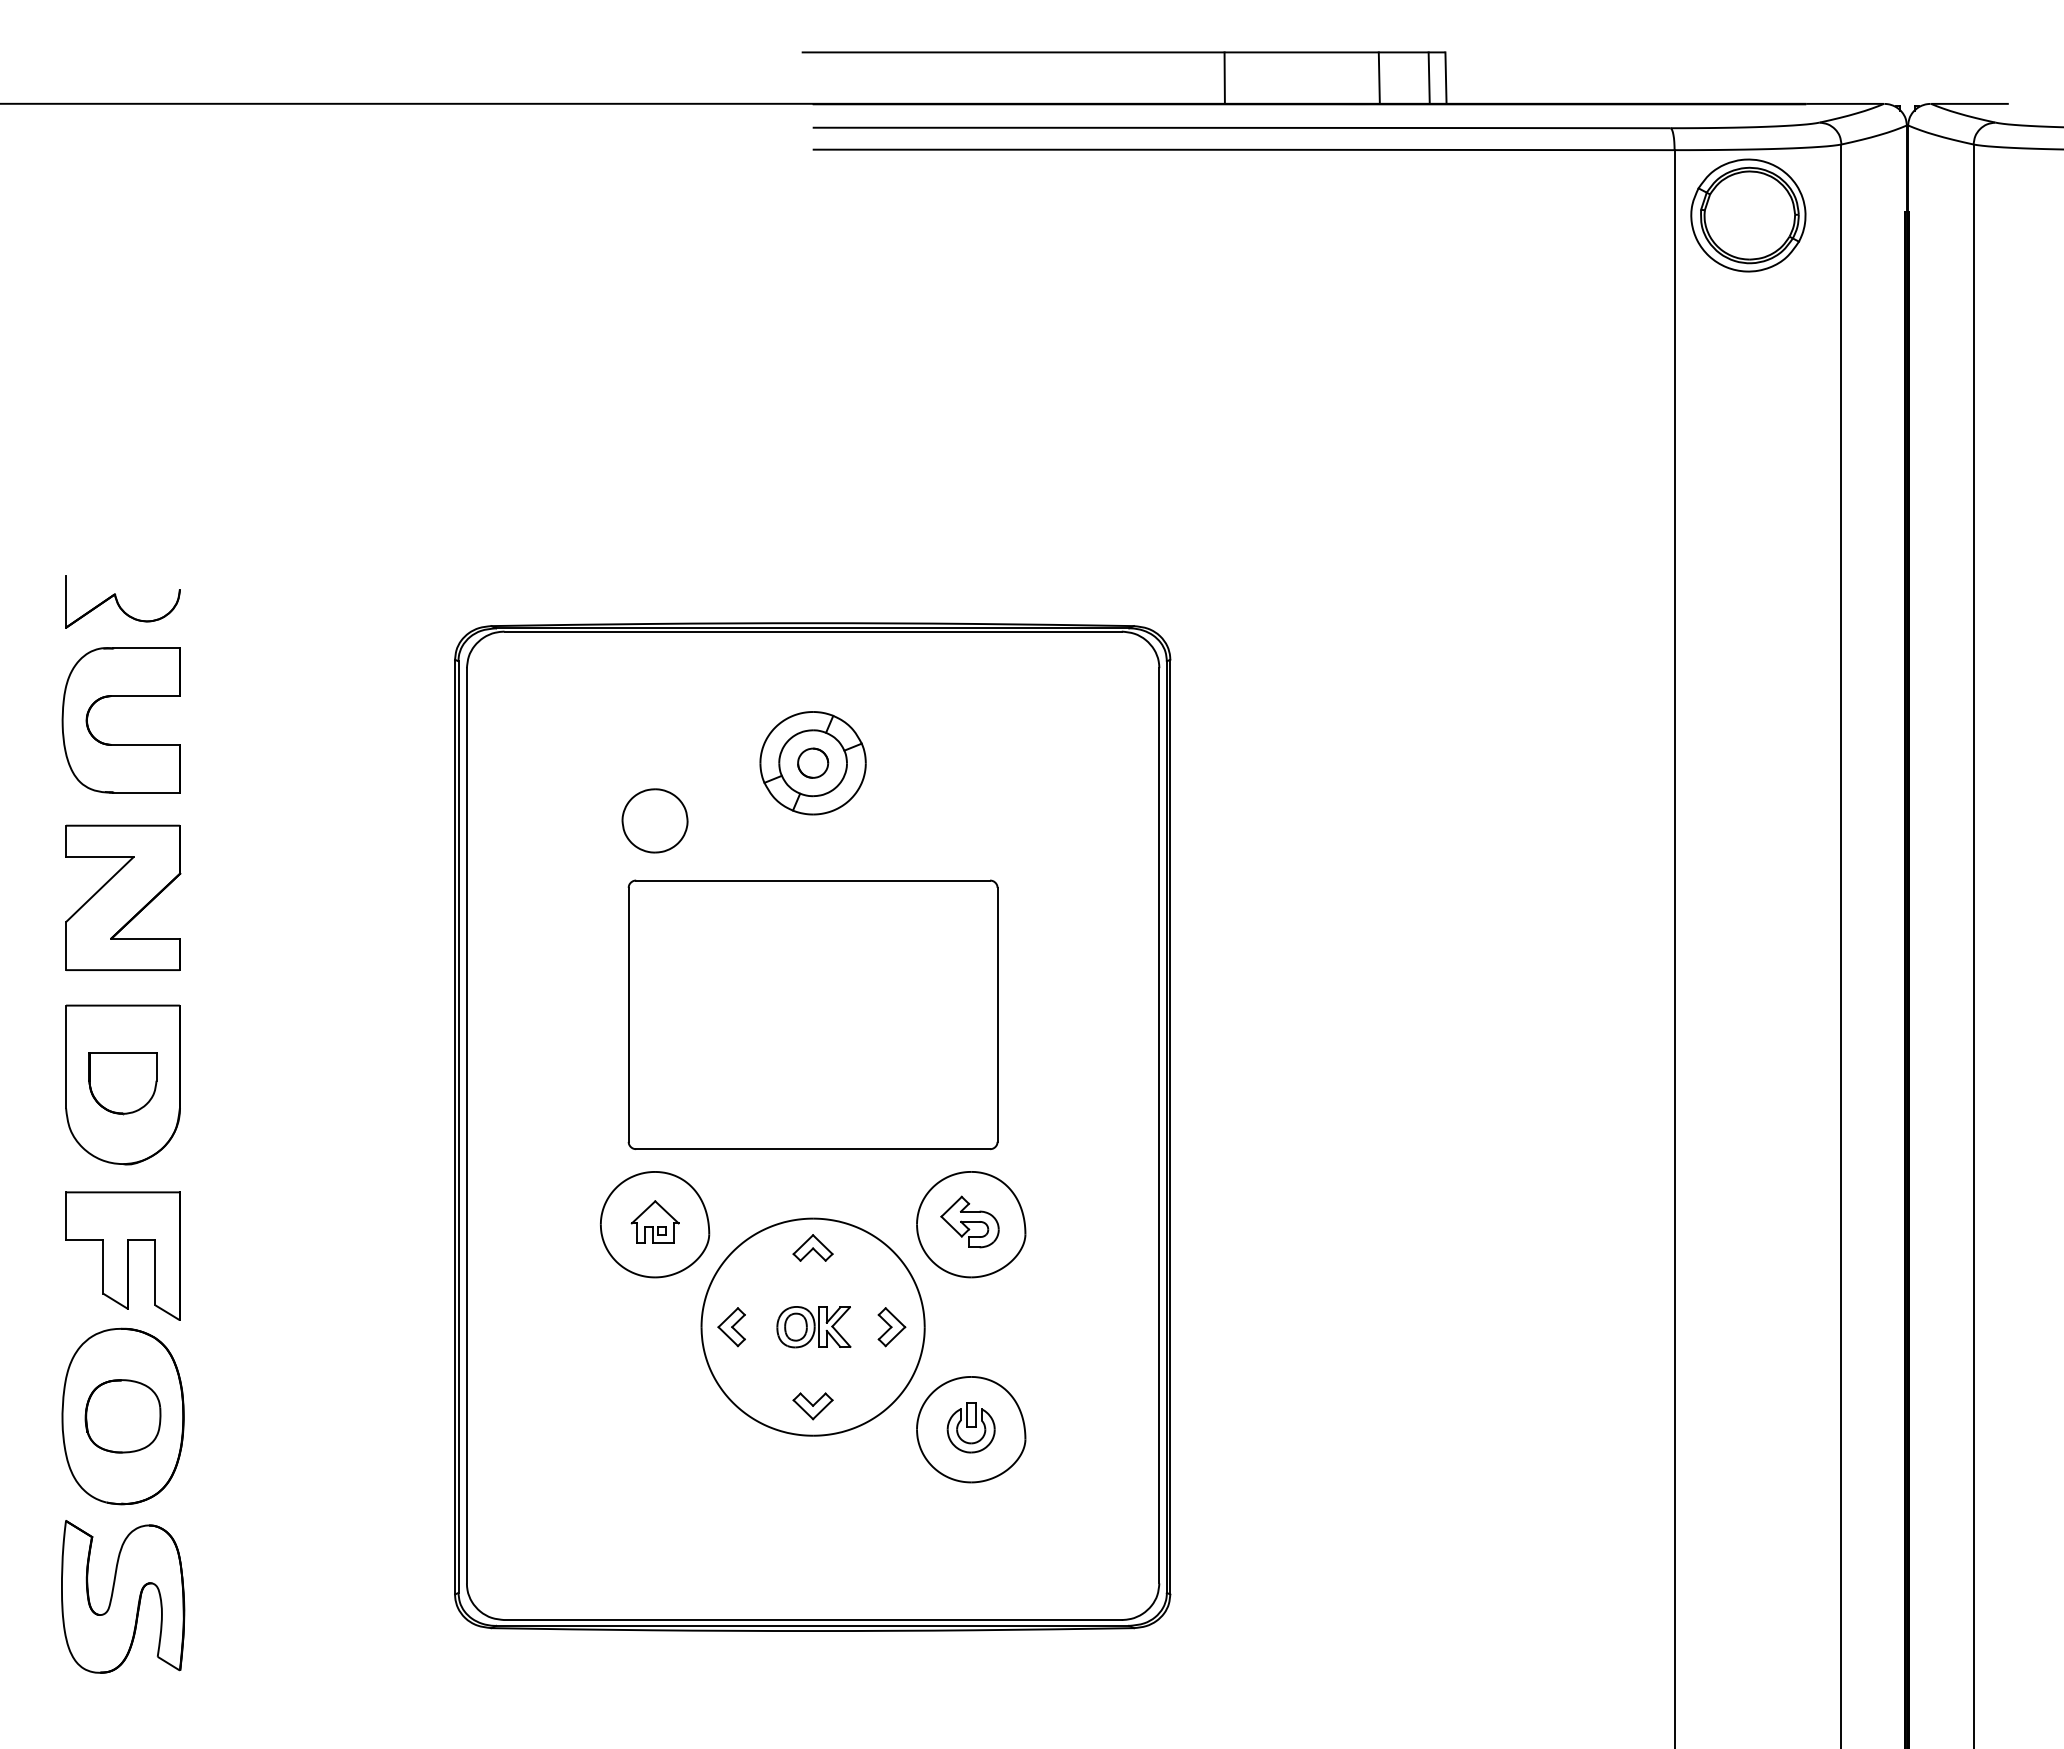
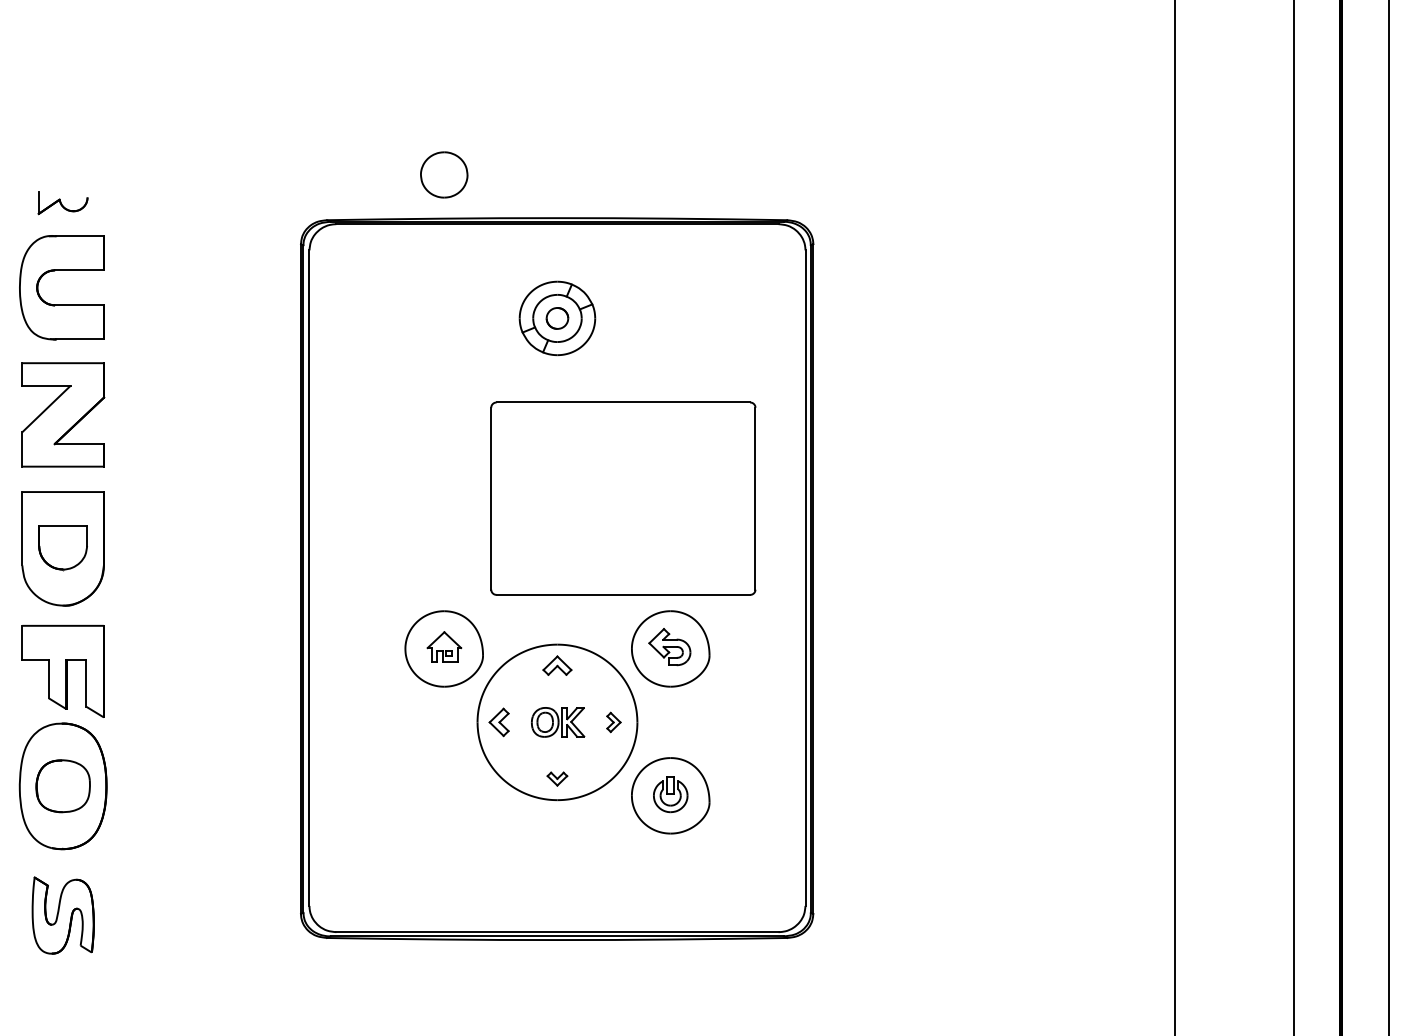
part: (122, 601) -> (62, 202), size x0.6
part: (654, 820) -> (443, 174), moved
part: (812, 1014) -> (622, 498), moved
part: (891, 1327) -> (613, 722), size x0.7
part: (812, 1406) -> (557, 779), size x0.7
part: (123, 1596) -> (63, 915), size x0.7

